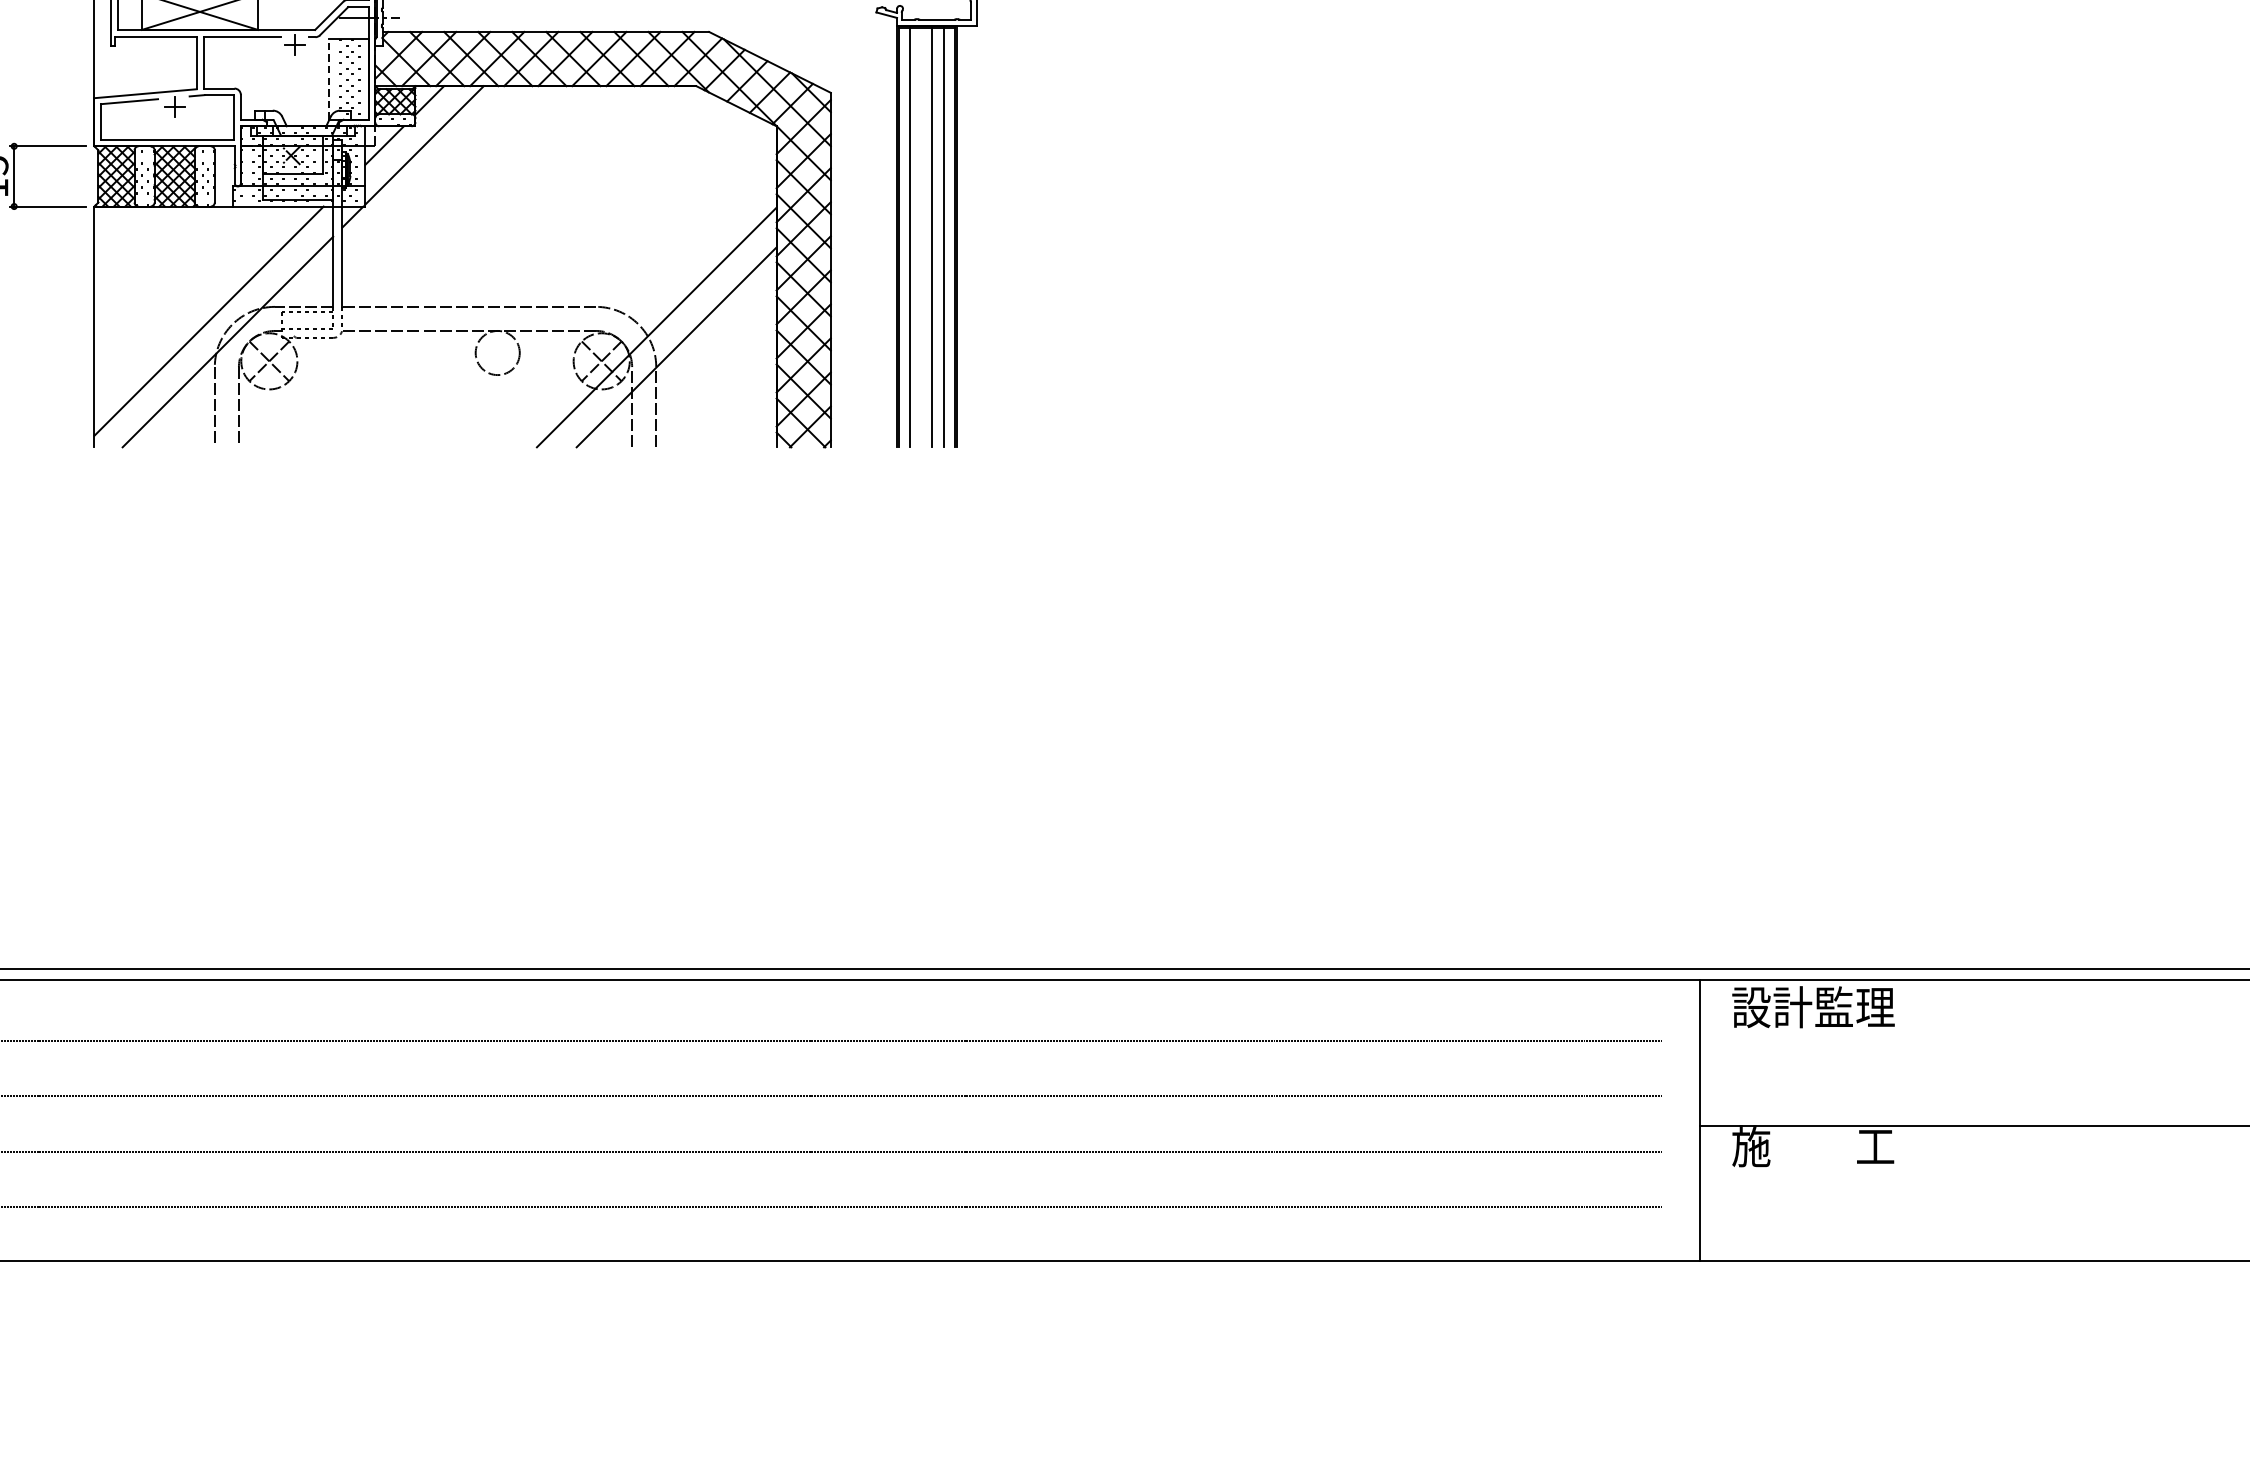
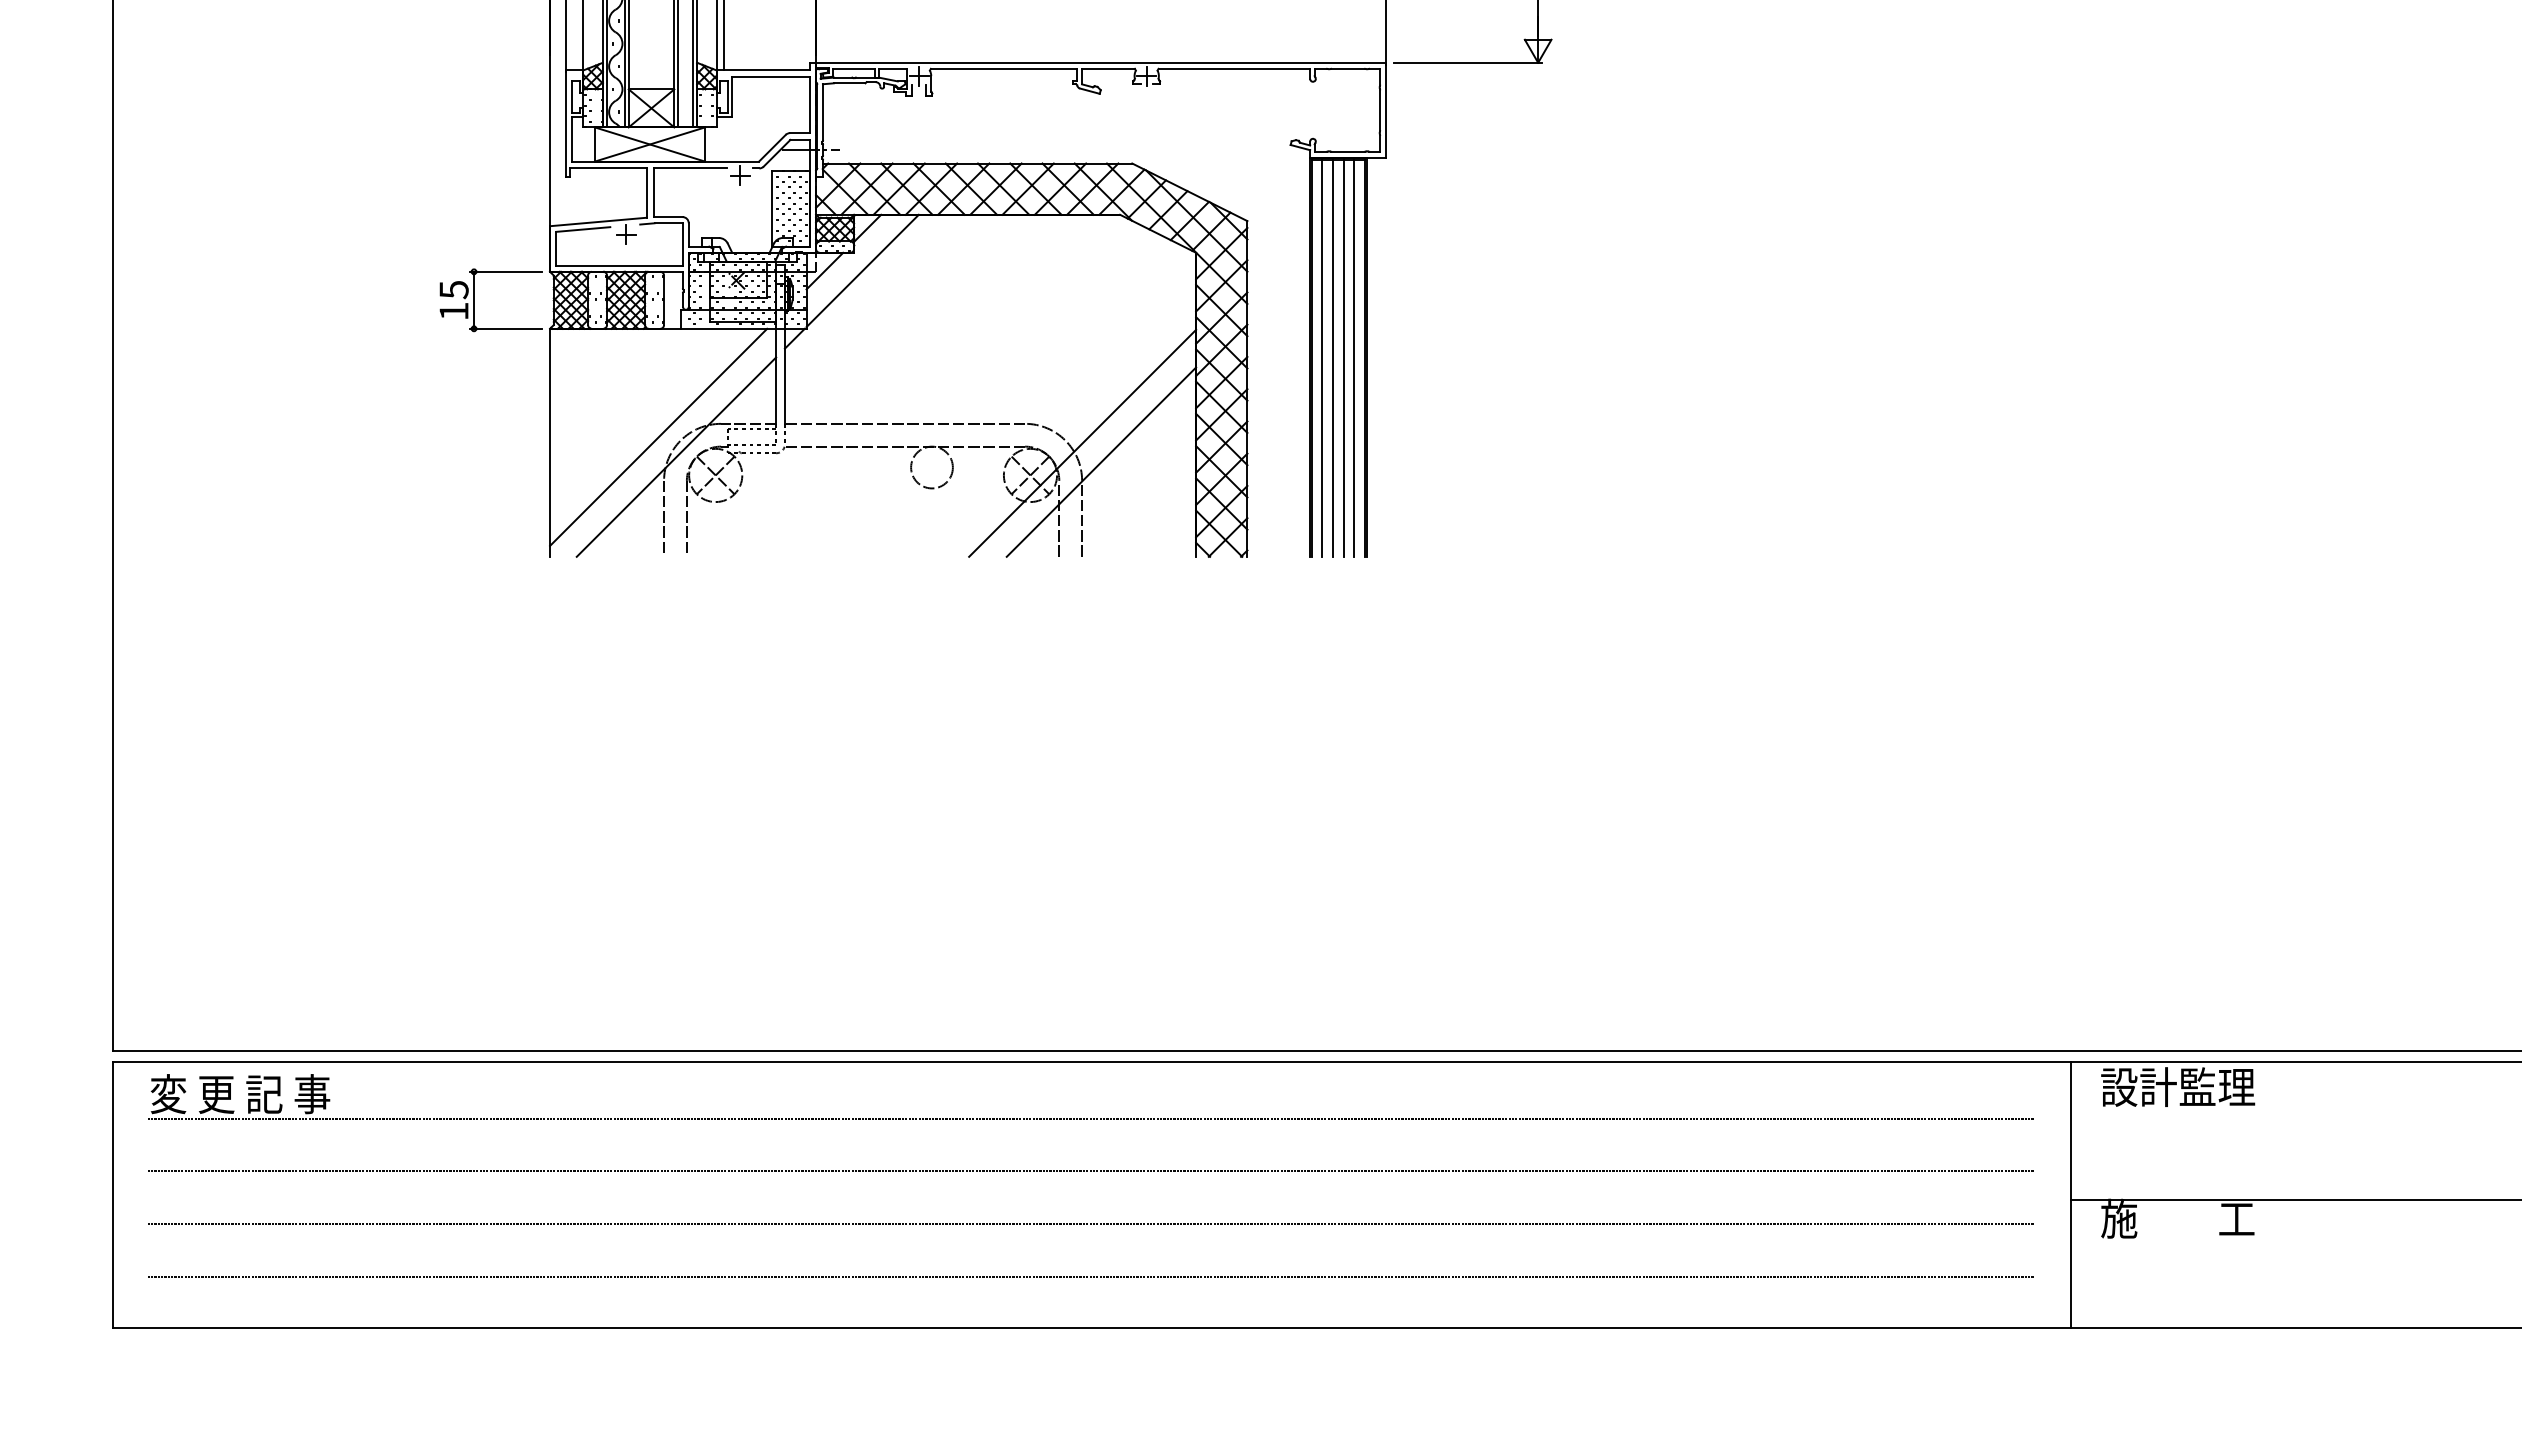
line: (328, 79) -> (771, 208), dashed -> solid
line: (920, 236) -> (1332, 357), added

